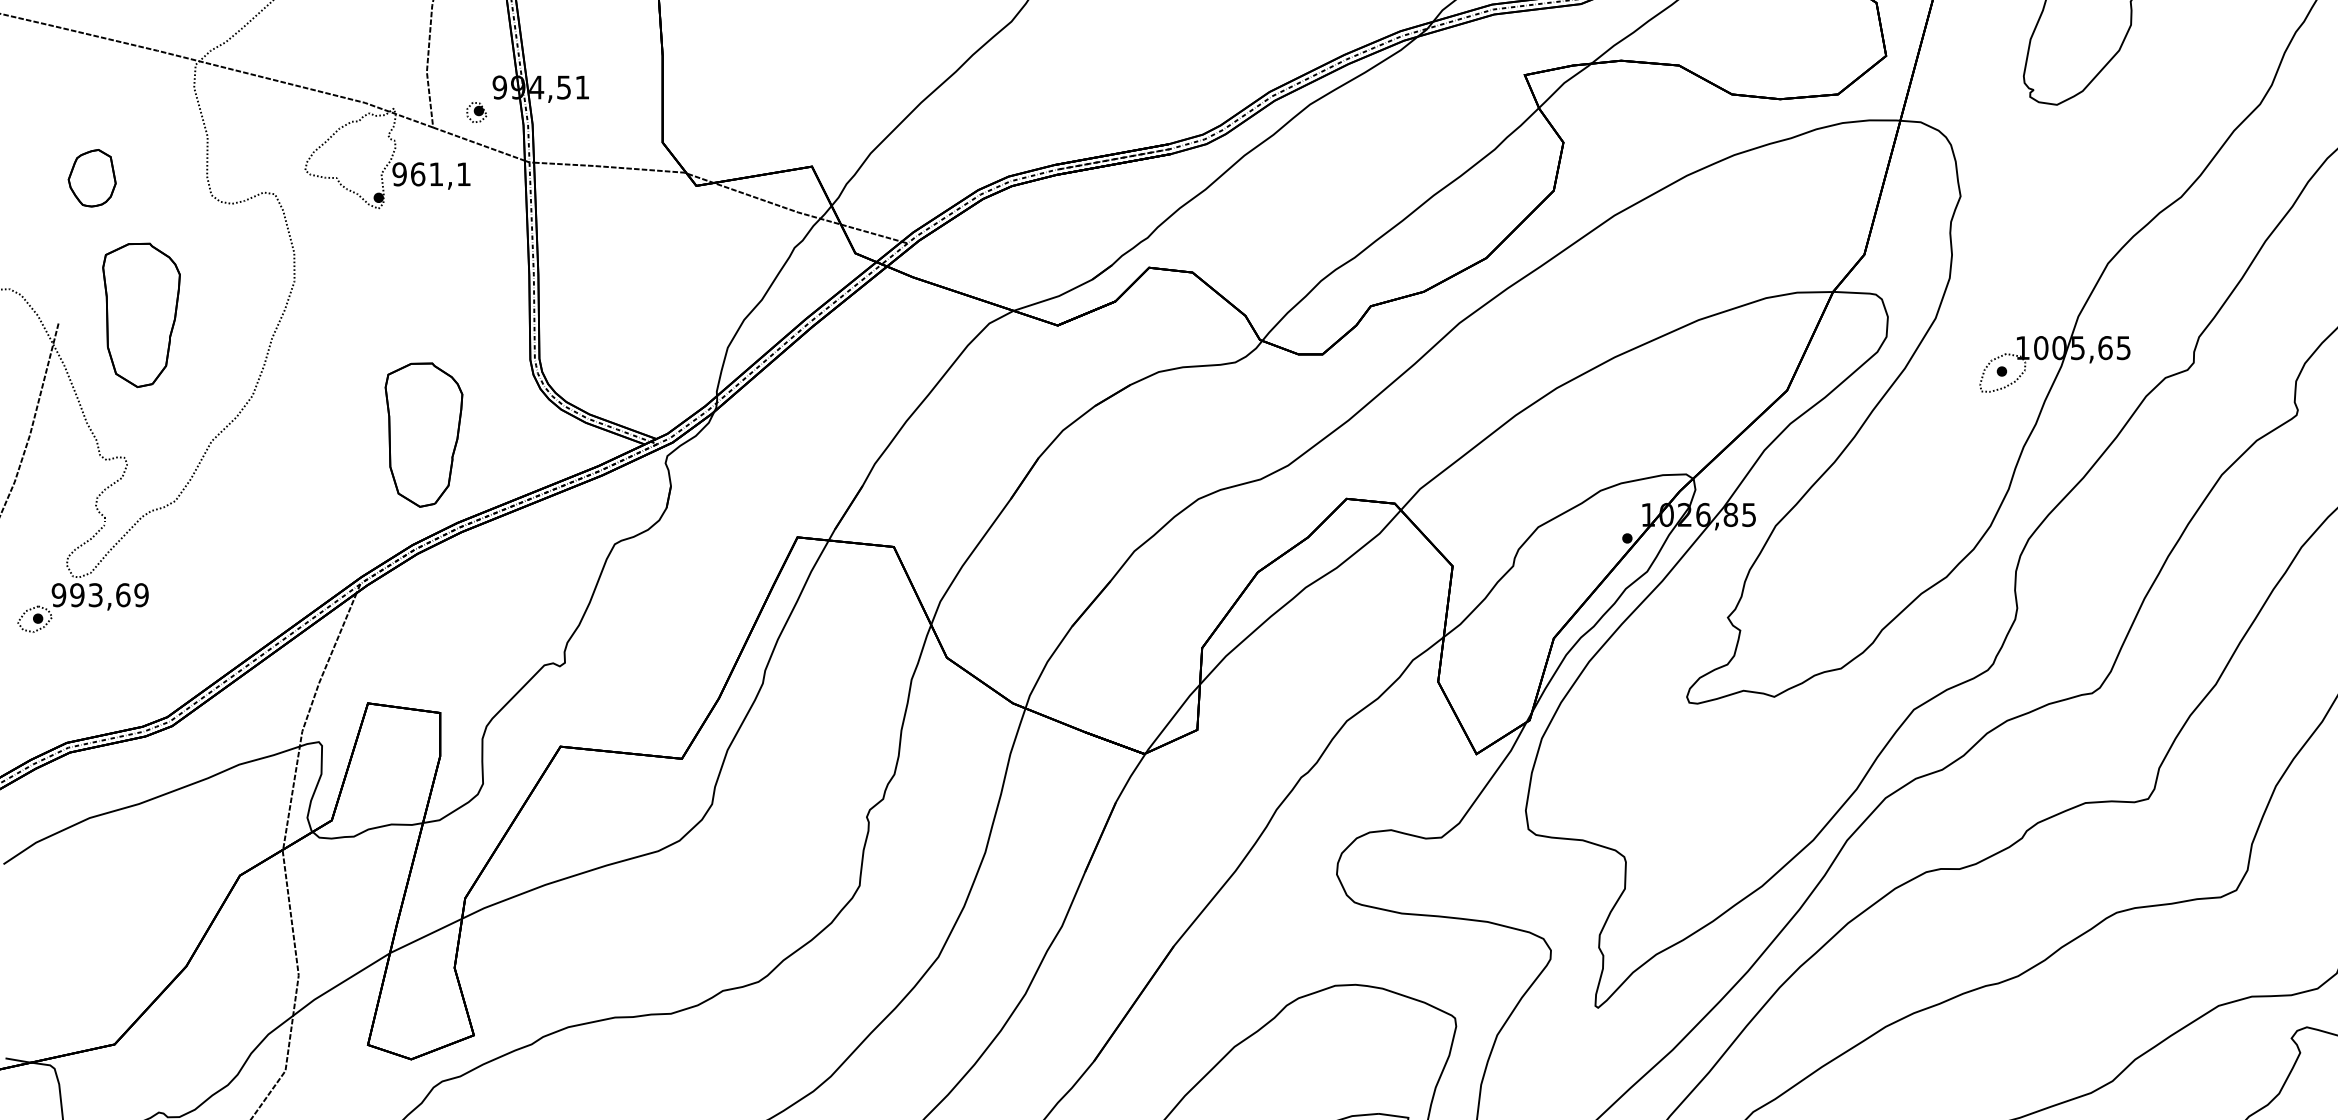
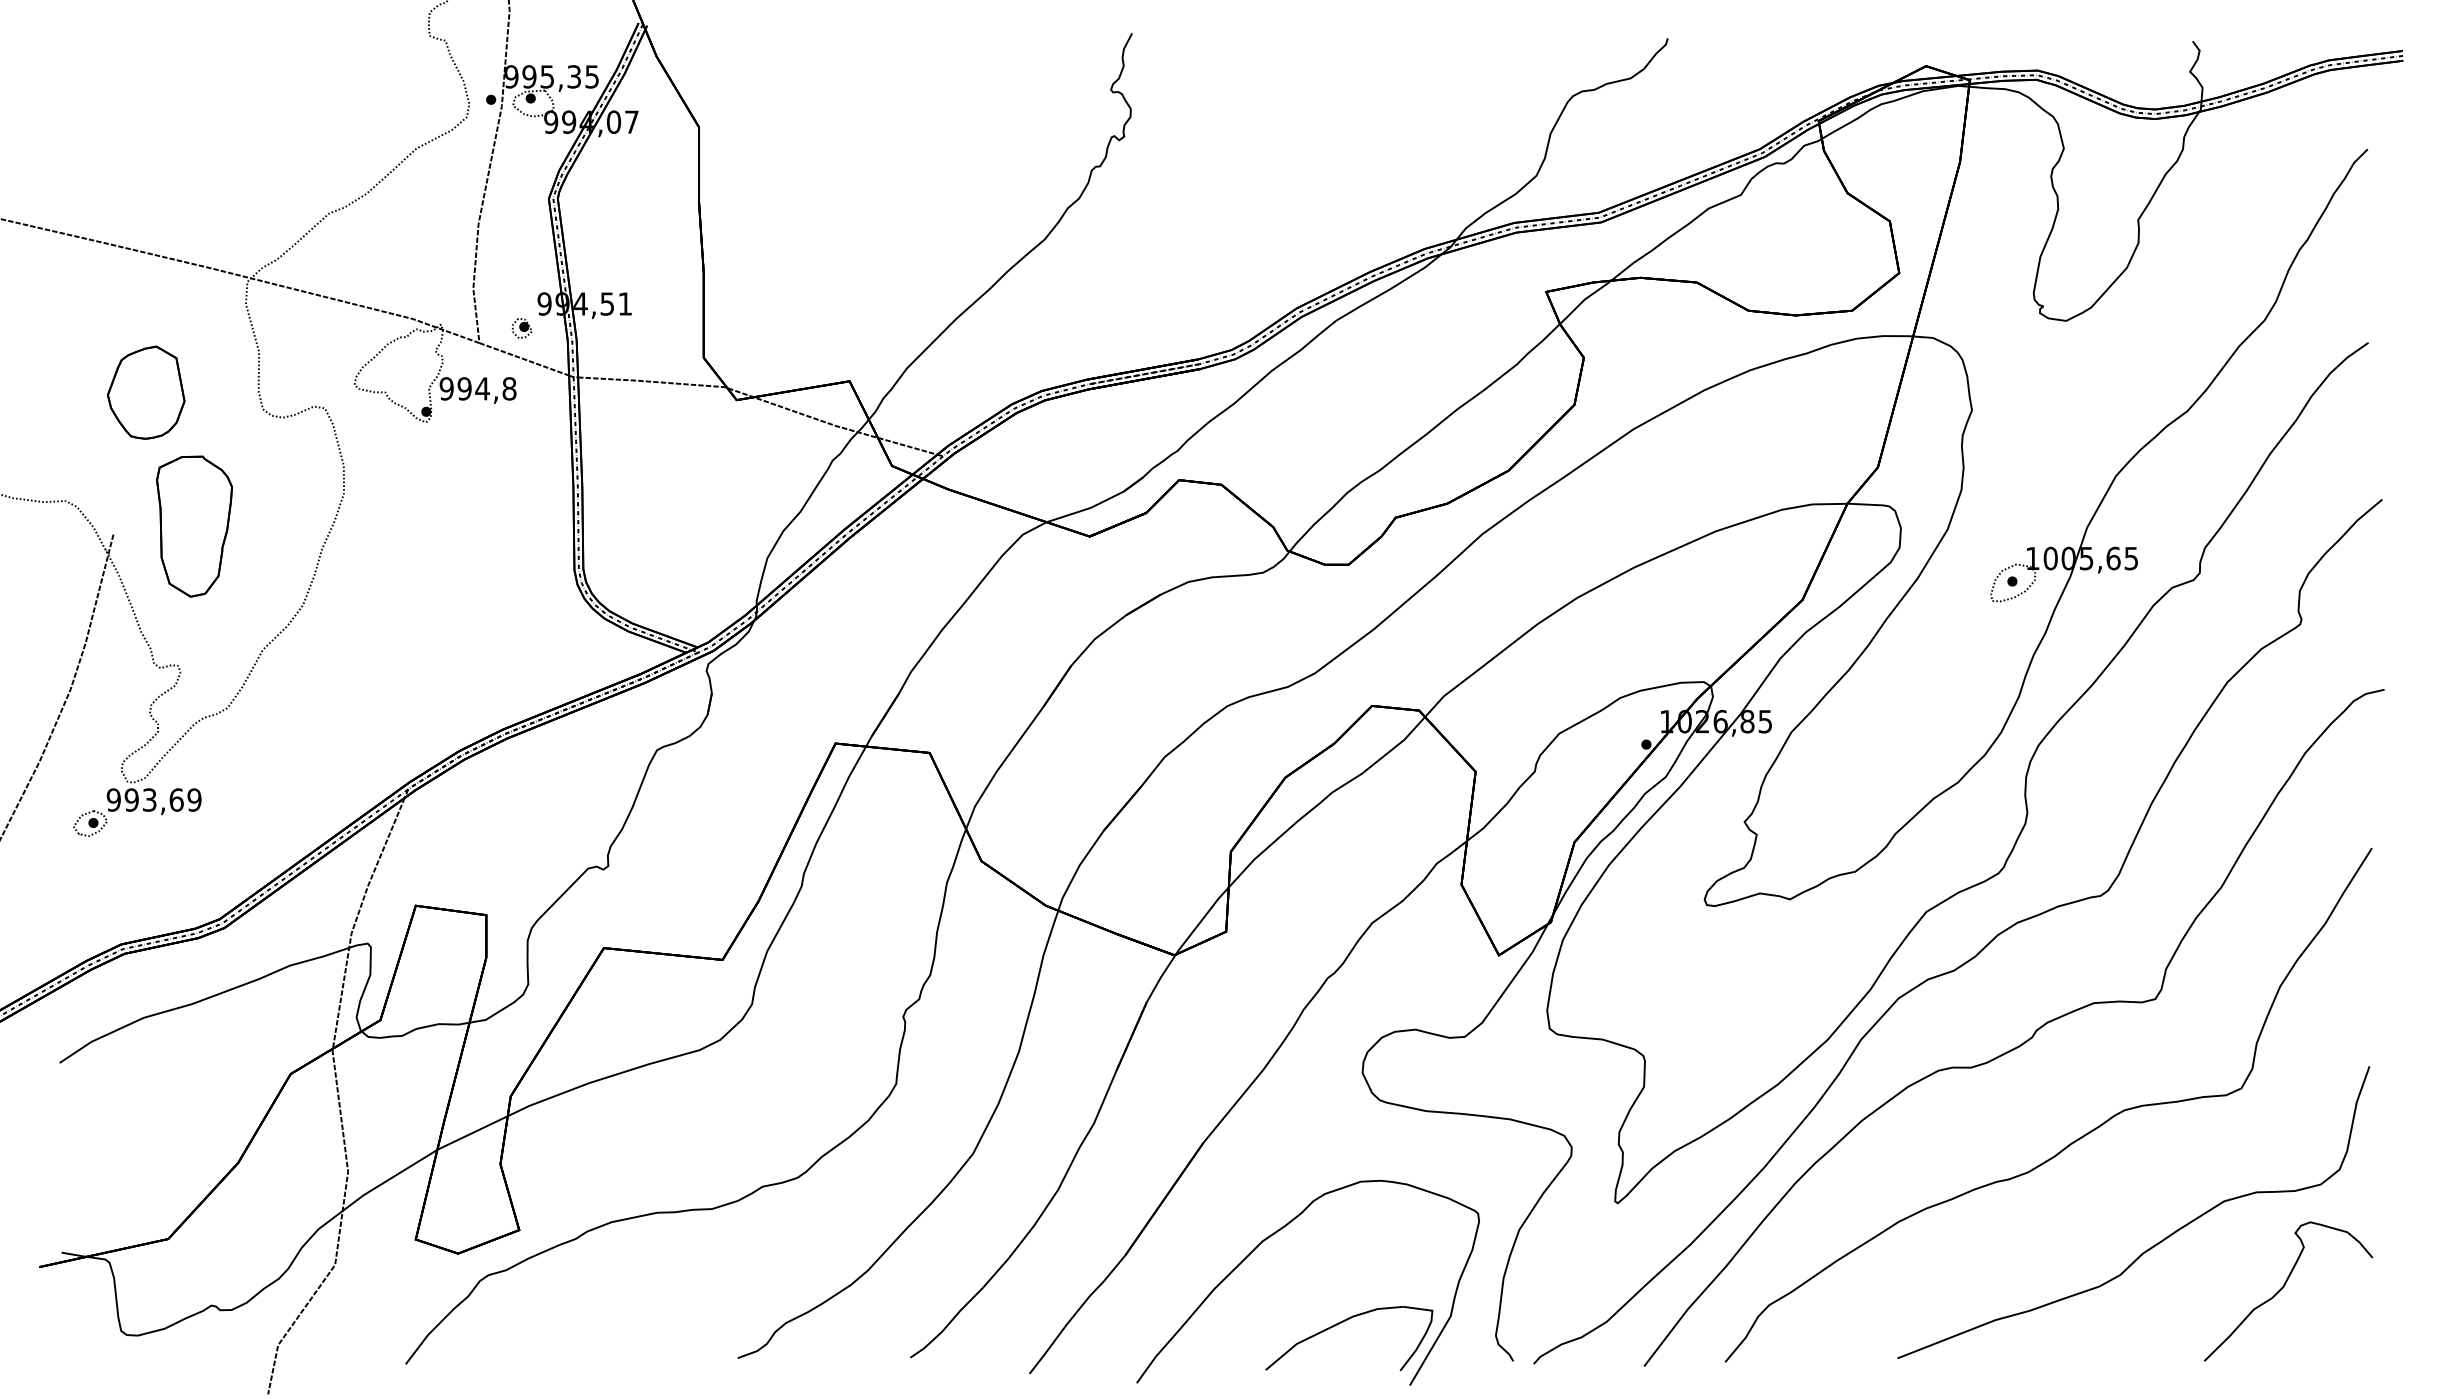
text: (440, 174) -> (486, 388), 961,1 -> 994,8
part: (92, 178) -> (146, 392), size x1.67
part: (423, 434) -> (470, 643), removed

